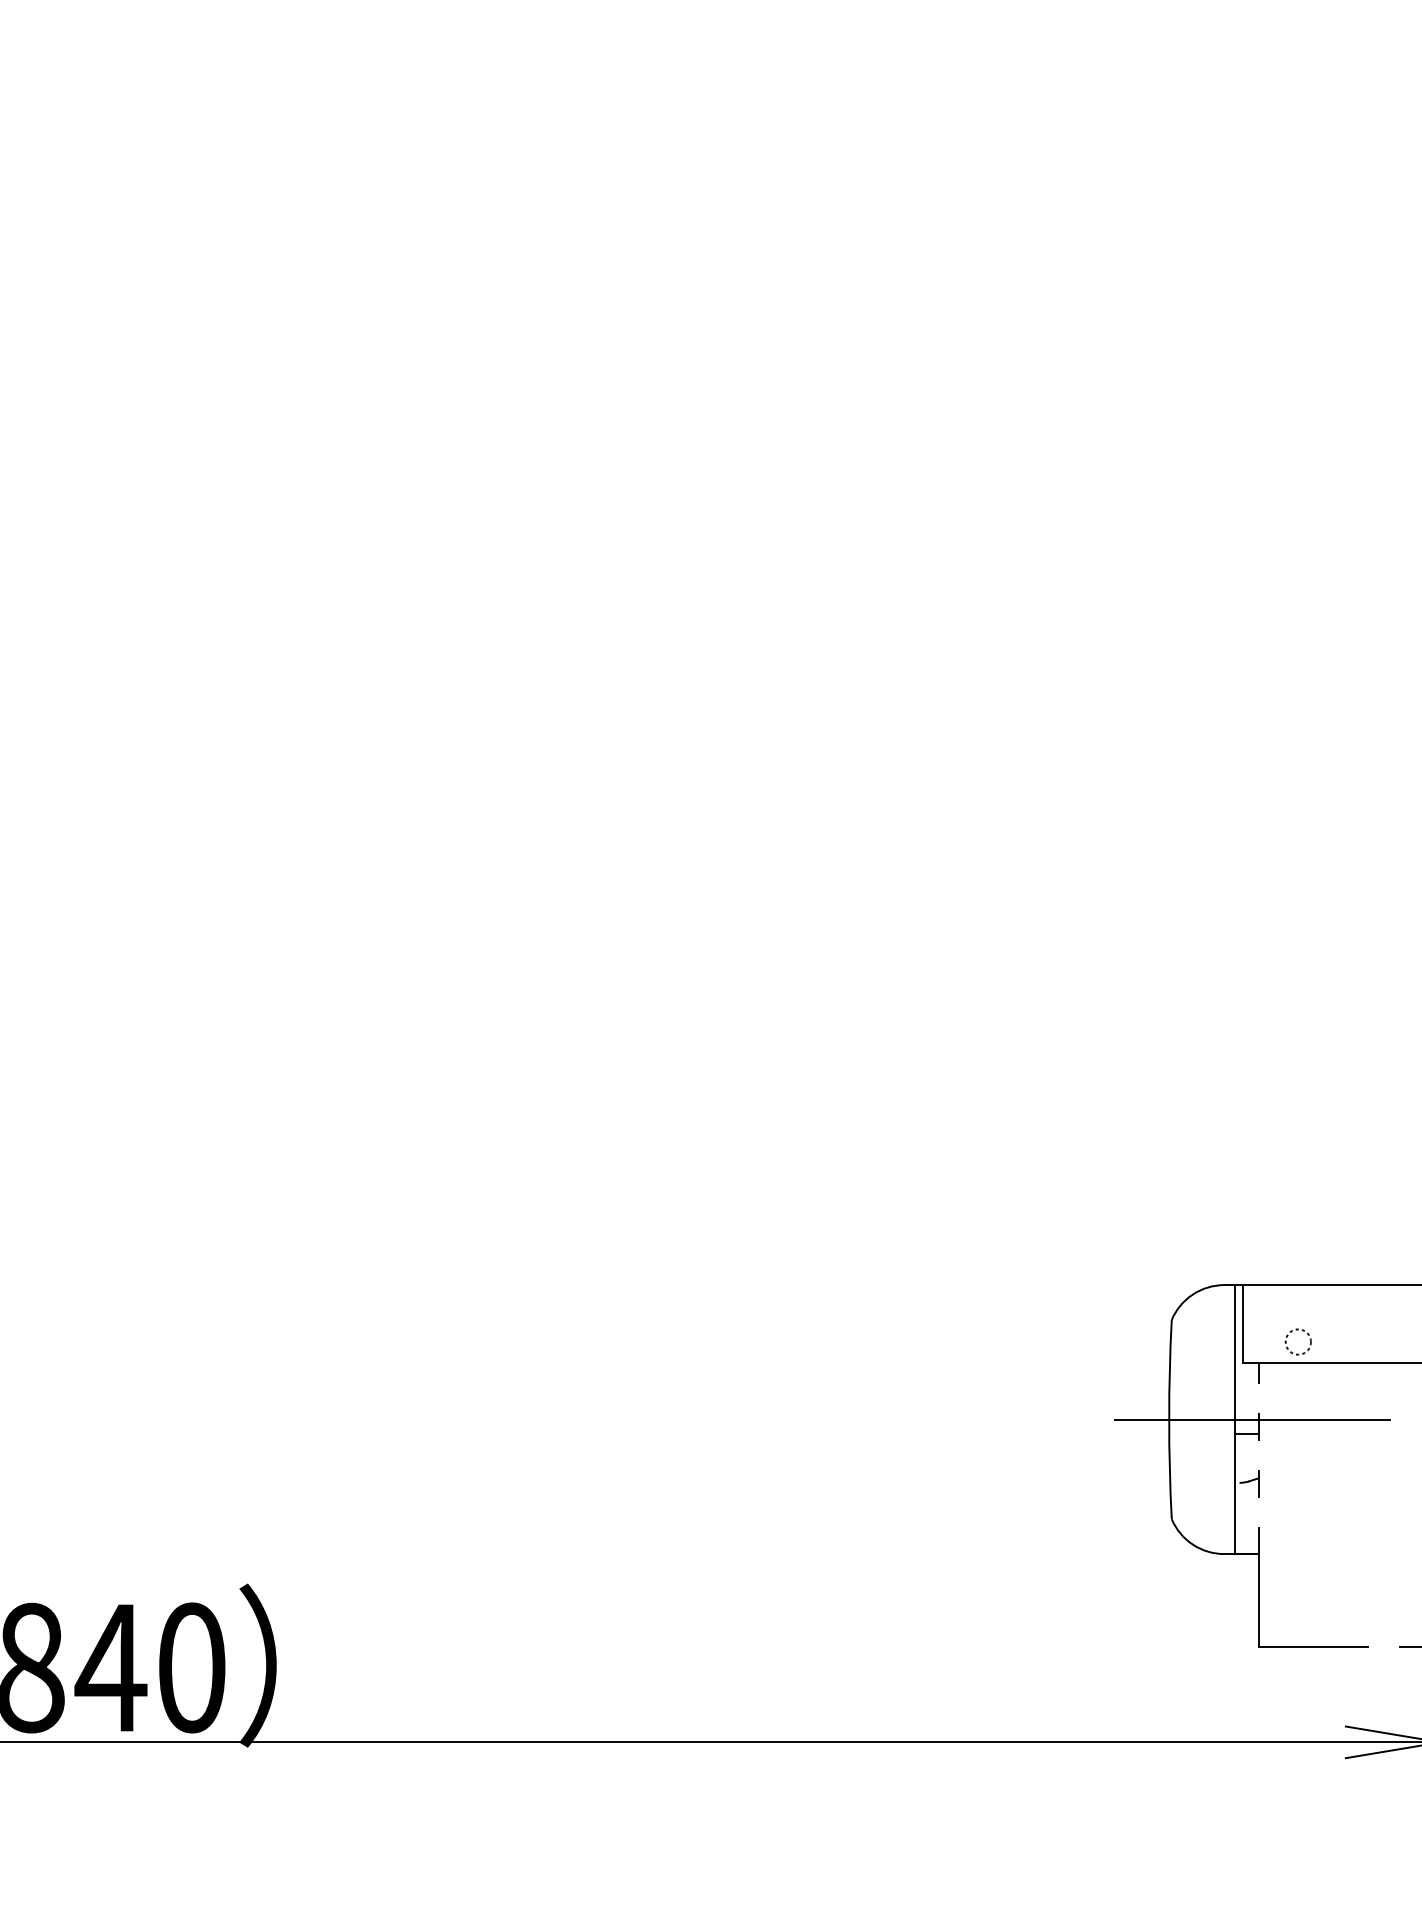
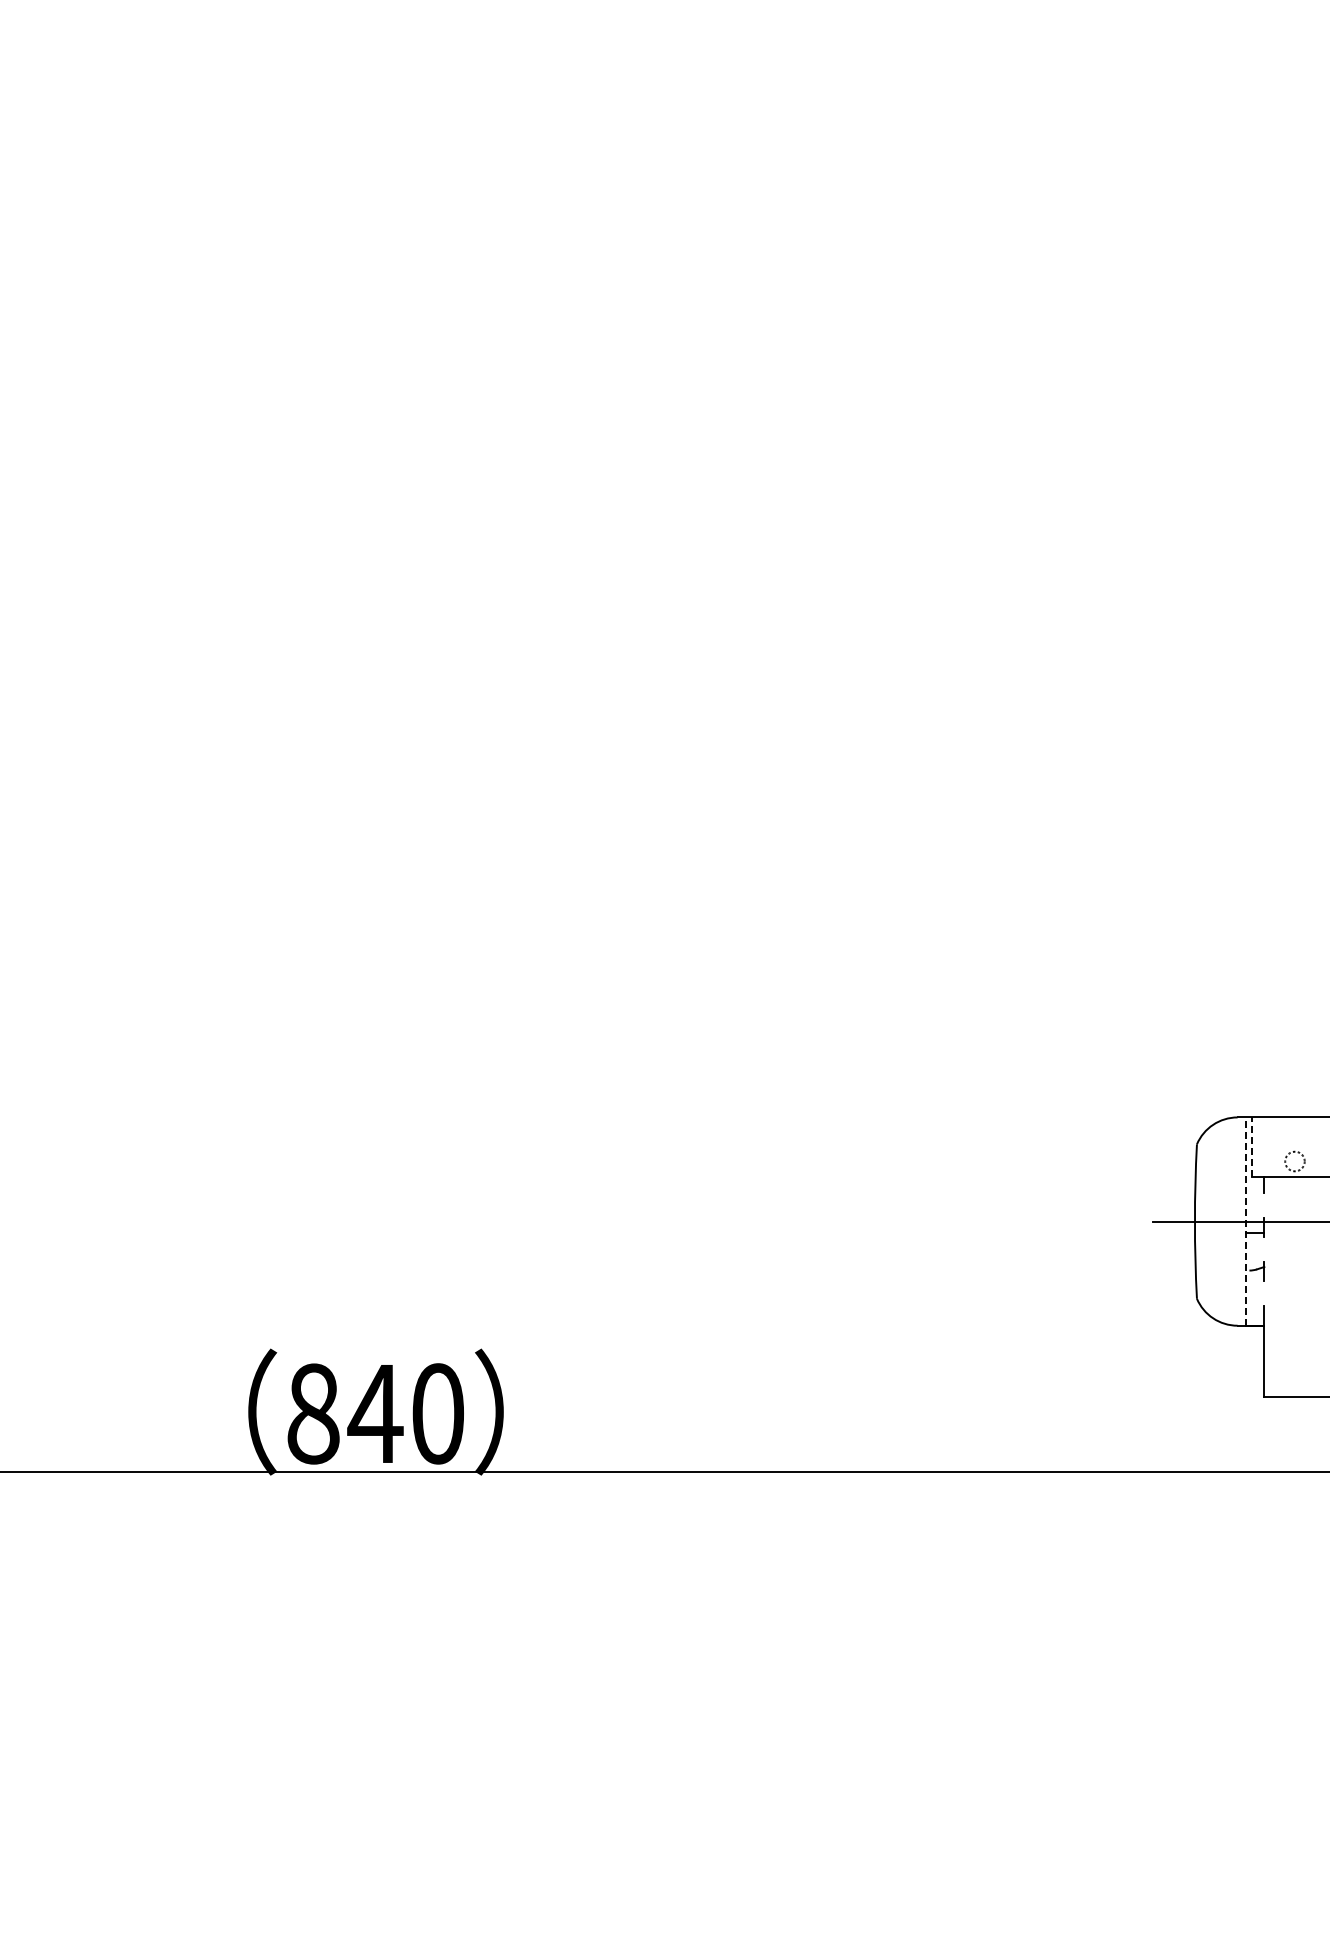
line: (1243, 1322) -> (1252, 1146), solid -> dashed
line: (1234, 1419) -> (1245, 1221), solid -> dashed

